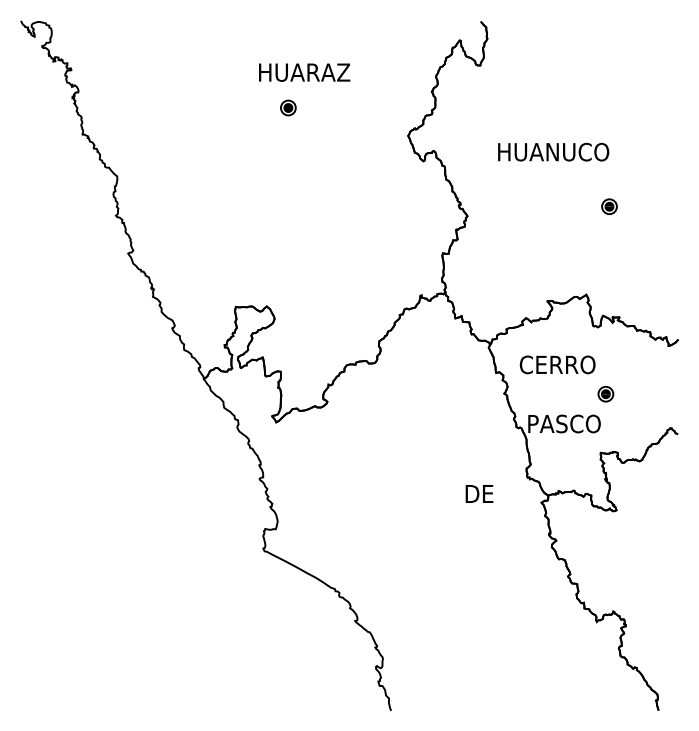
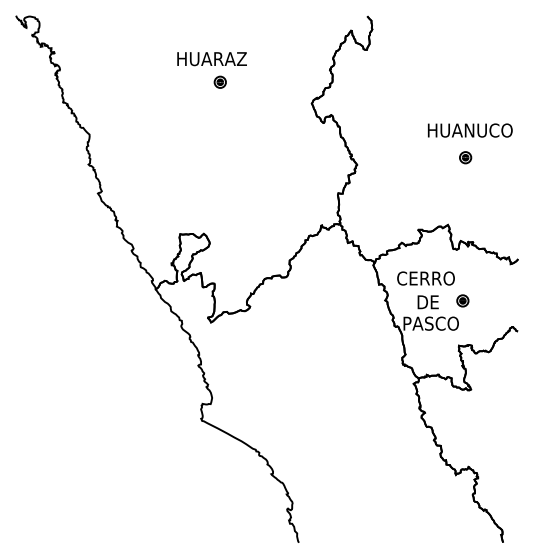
text: (304, 72) -> (211, 58), moved
text: (553, 151) -> (470, 130), moved
text: (479, 493) -> (428, 301), moved

